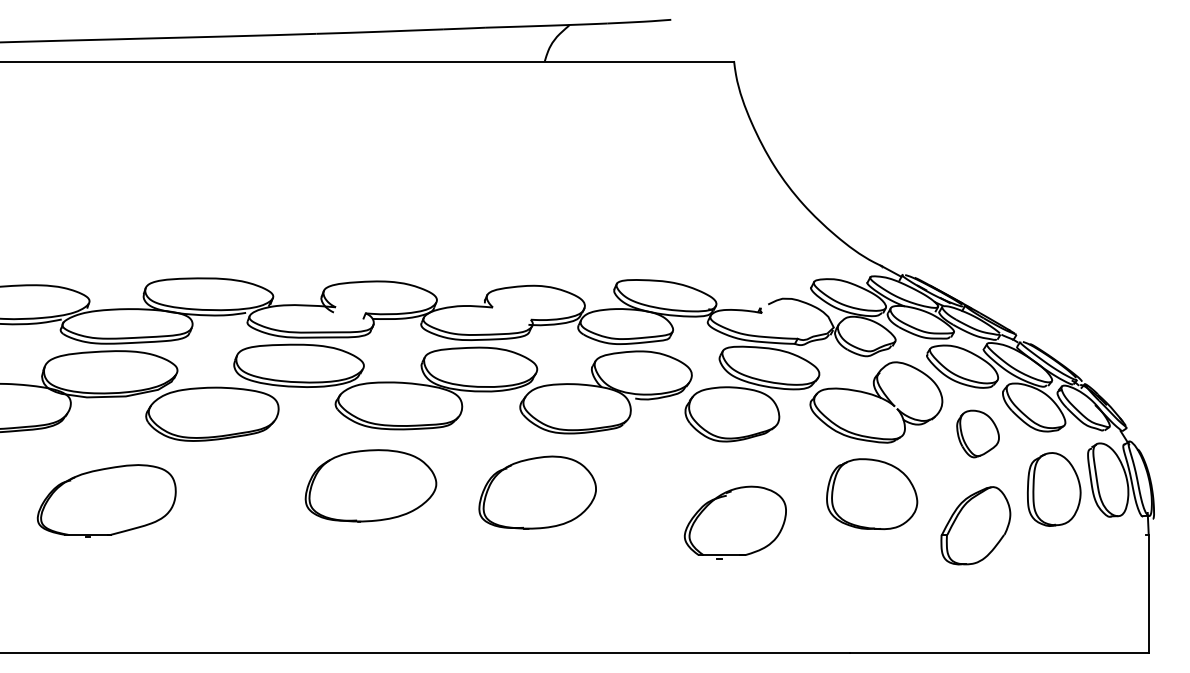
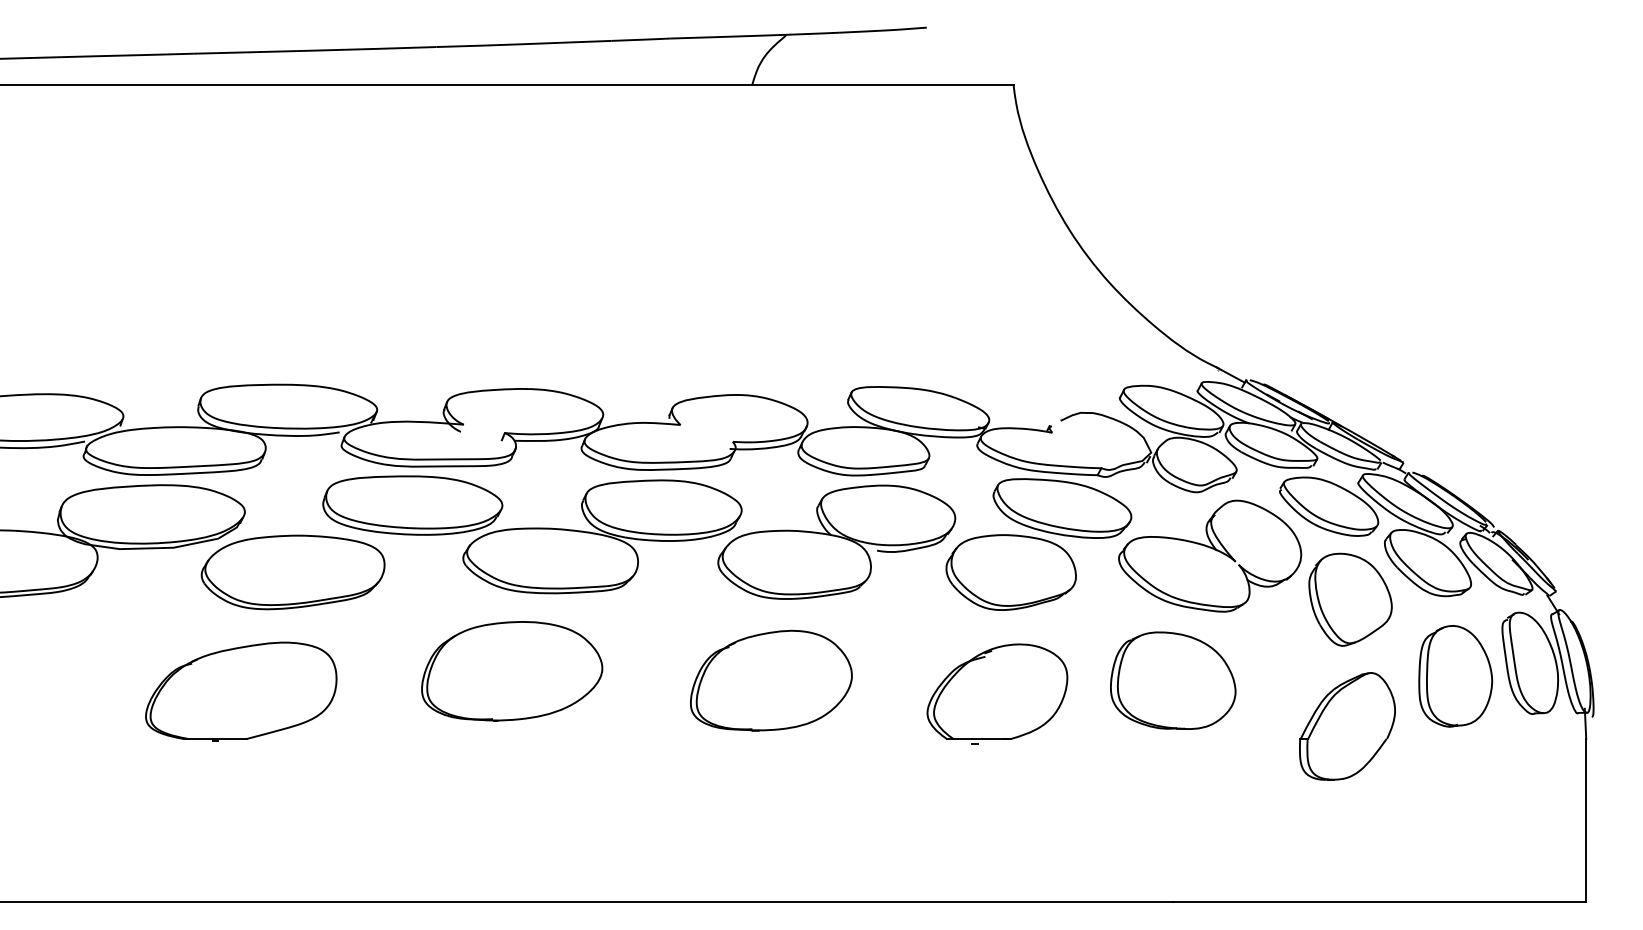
part: (978, 433) -> (1350, 599), size x1.43
part: (537, 492) -> (771, 680), moved
part: (872, 493) -> (1173, 680), moved
part: (106, 500) -> (241, 691), moved
part: (735, 522) -> (997, 693), moved

